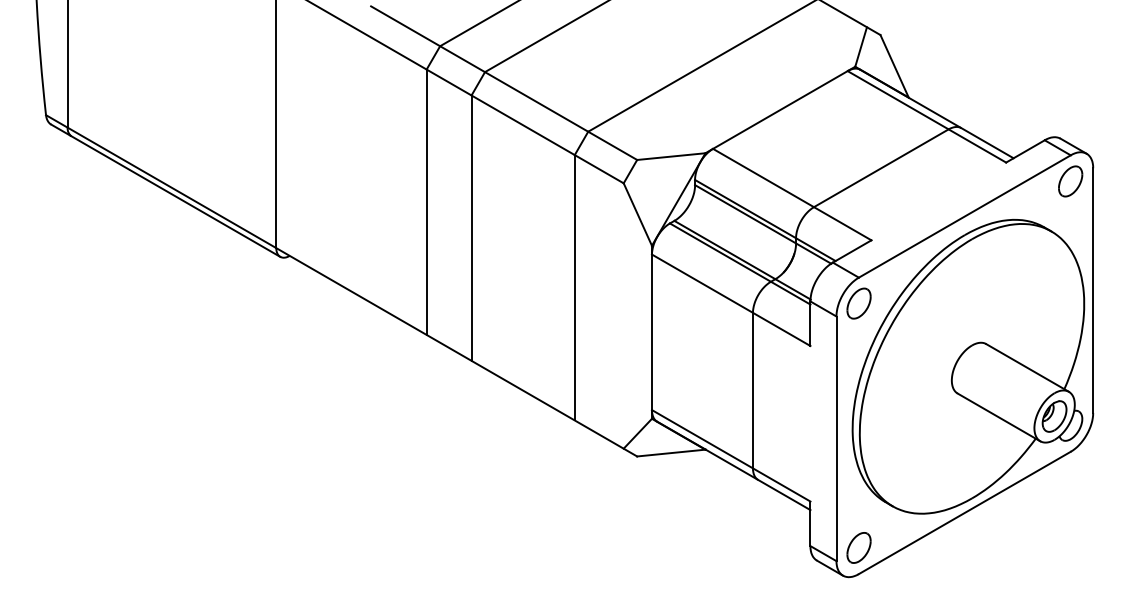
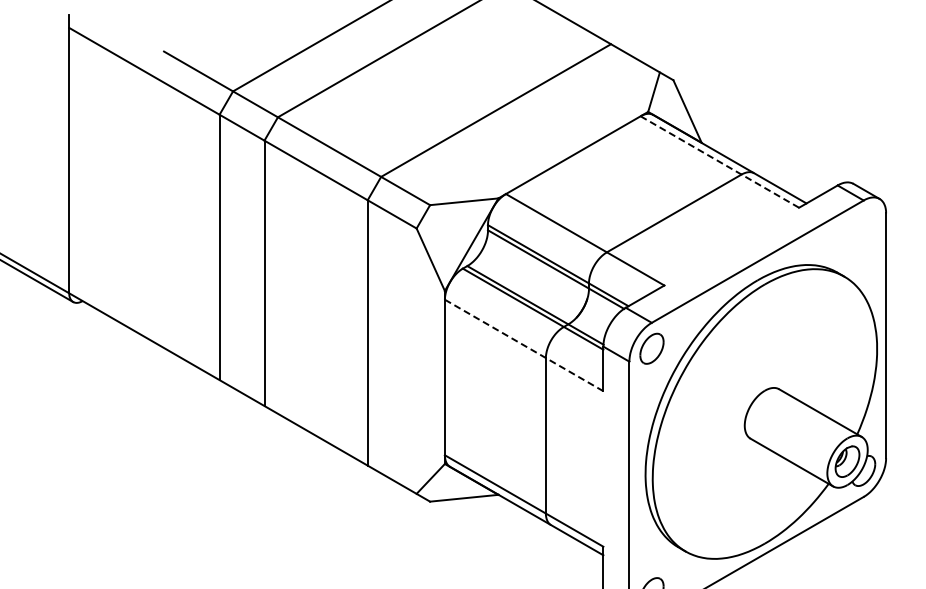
line: (927, 117) -> (720, 162), solid -> dashed
part: (1070, 181) -> (863, 226), removed
line: (731, 300) -> (524, 345), solid -> dashed

